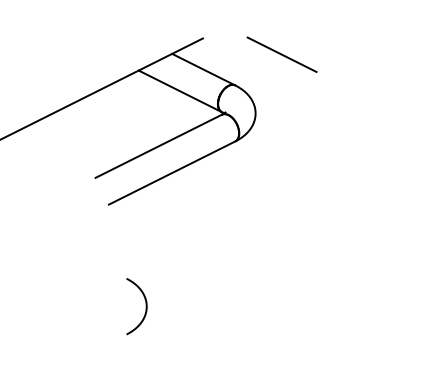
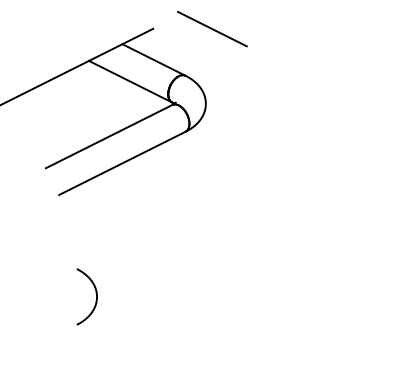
line: (281, 54) -> (211, 28), moved

